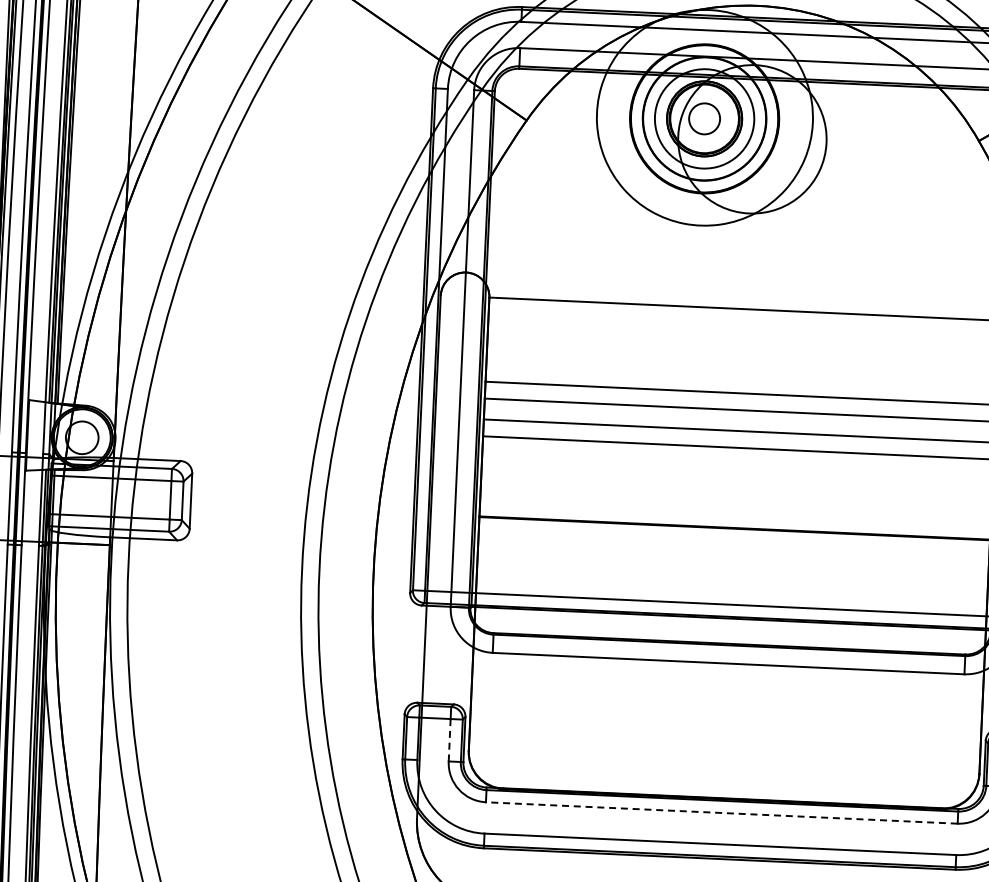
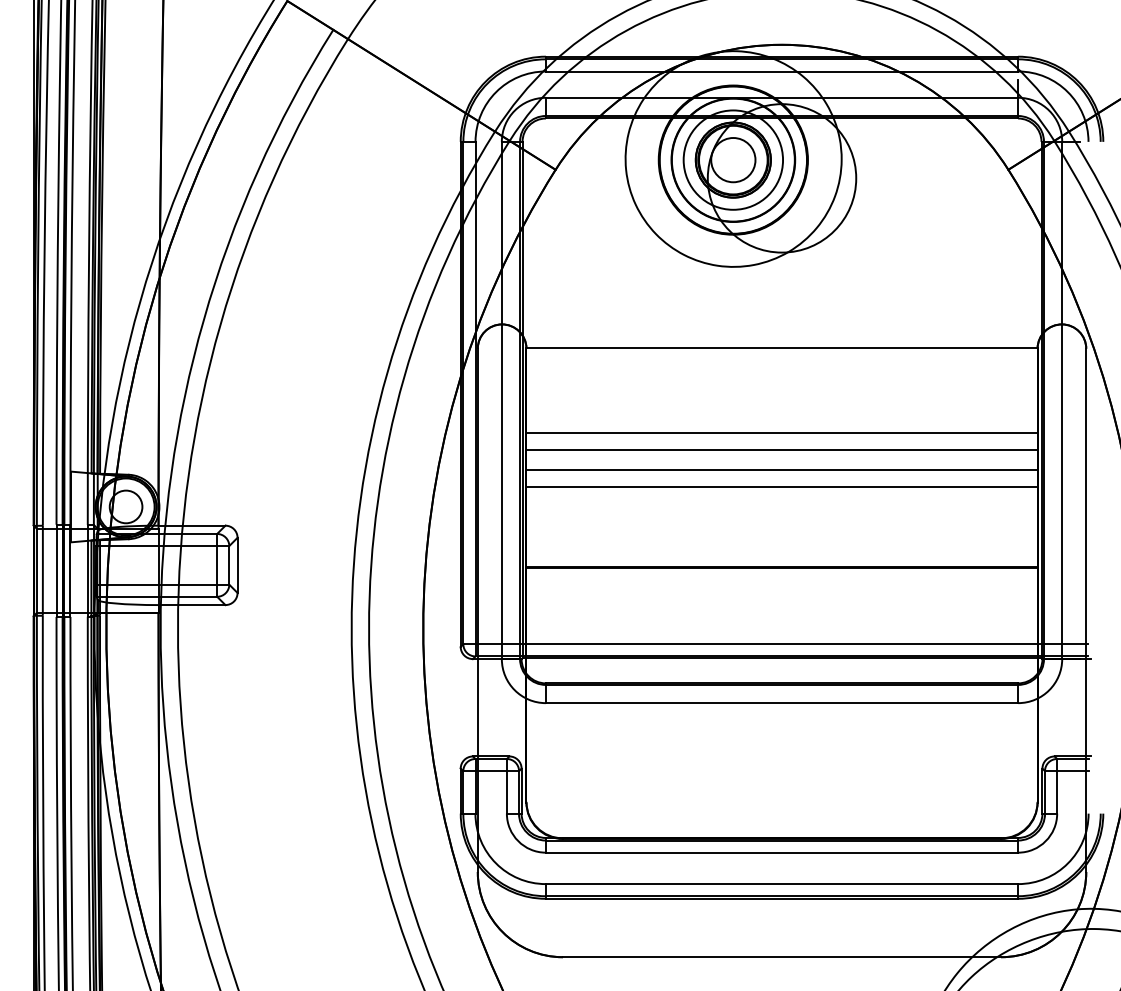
circle: (704, 119) -> (733, 160), size x1.43
line: (449, 739) -> (506, 791), dashed -> solid
line: (721, 812) -> (781, 852), dashed -> solid

